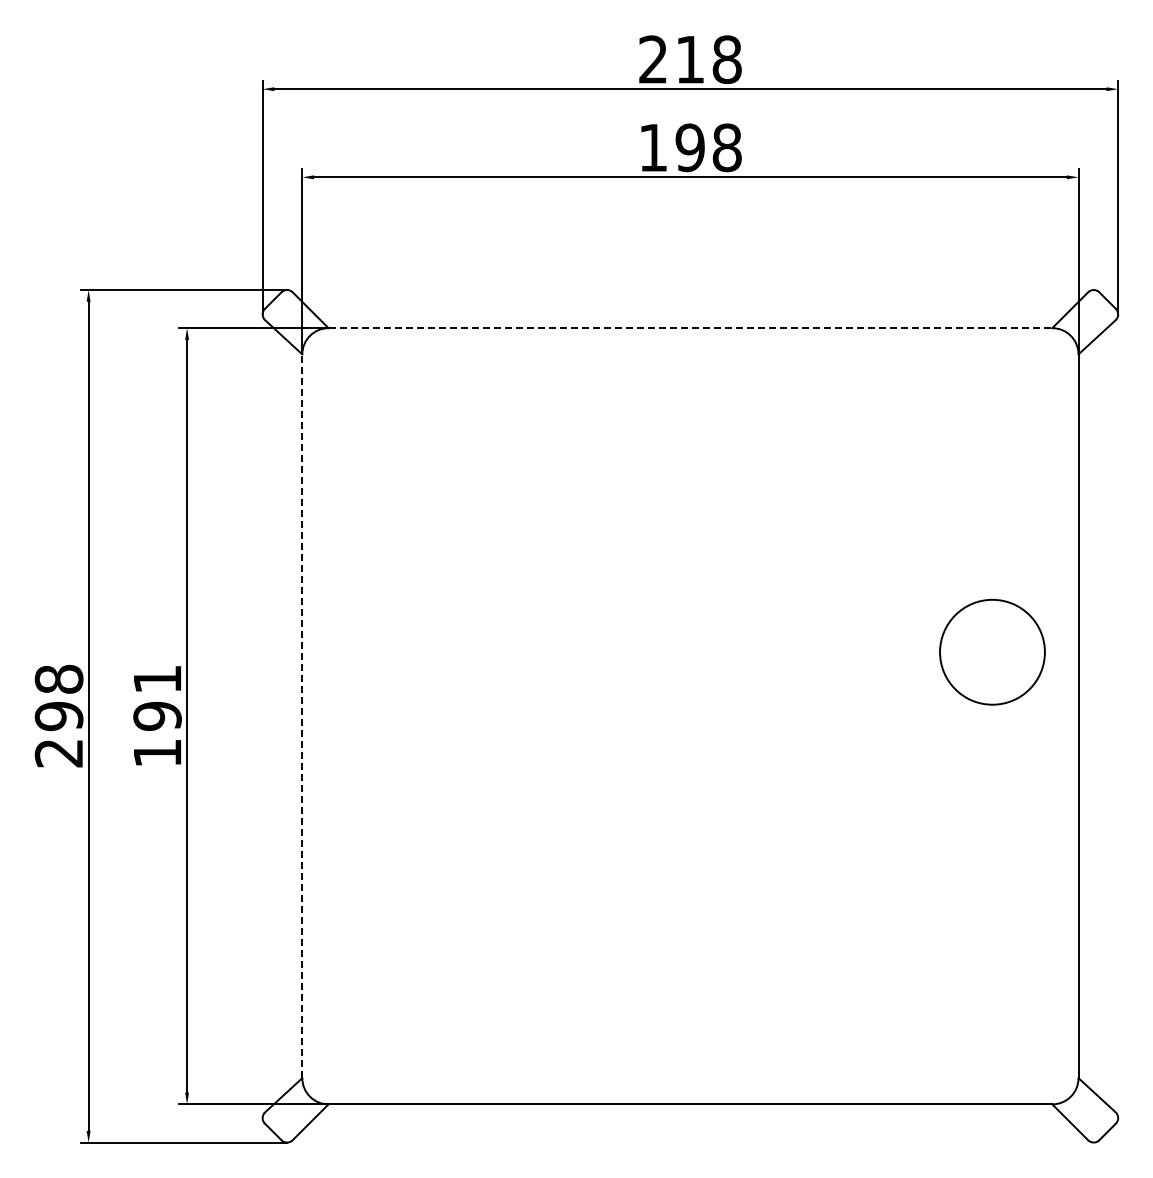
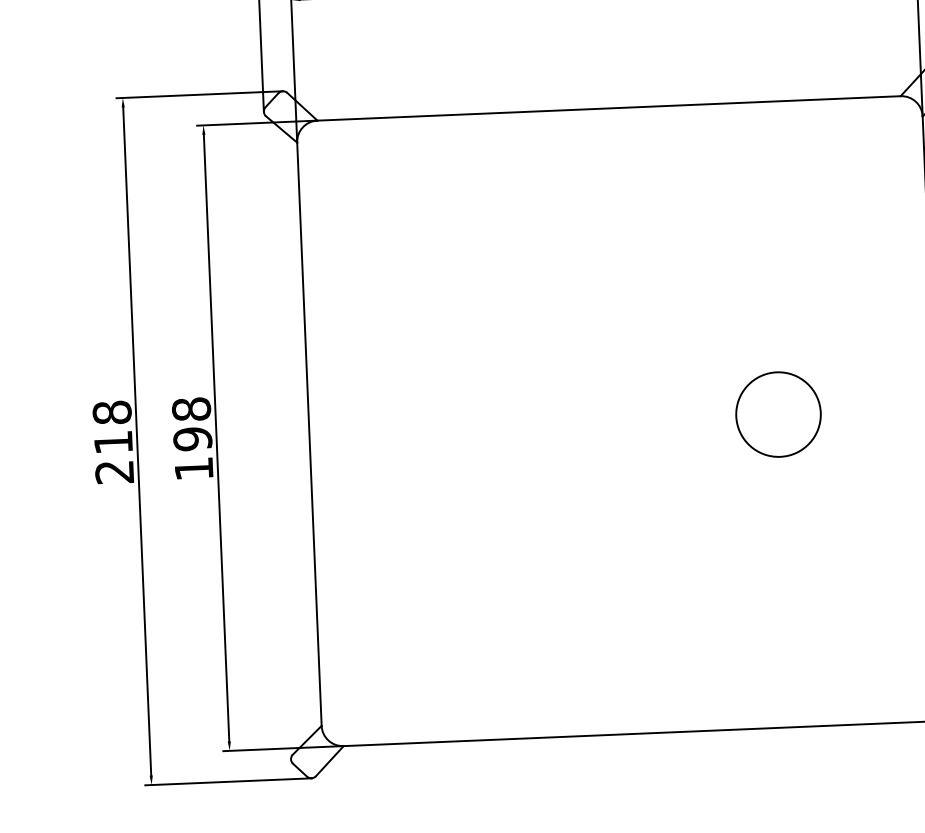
line: (690, 328) -> (609, 108), dashed -> solid
circle: (992, 651) -> (778, 413), moved
text: (157, 678) -> (191, 408), 191 -> 198
text: (58, 716) -> (112, 442), 298 -> 218
line: (302, 716) -> (309, 434), dashed -> solid

